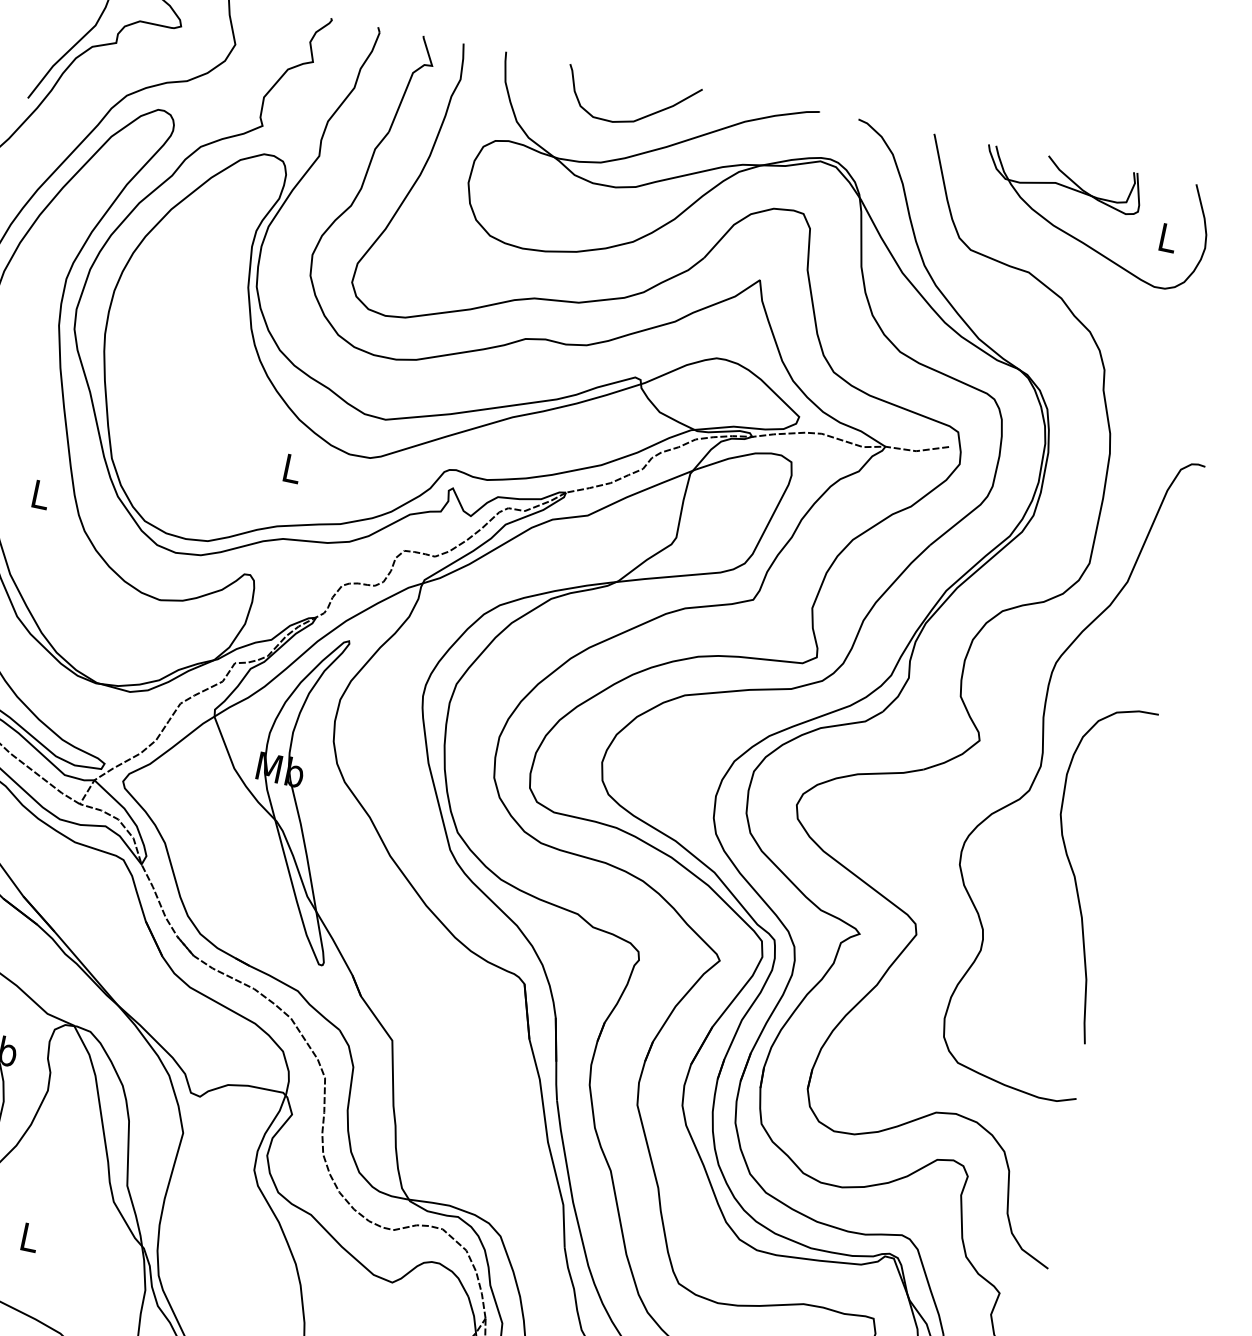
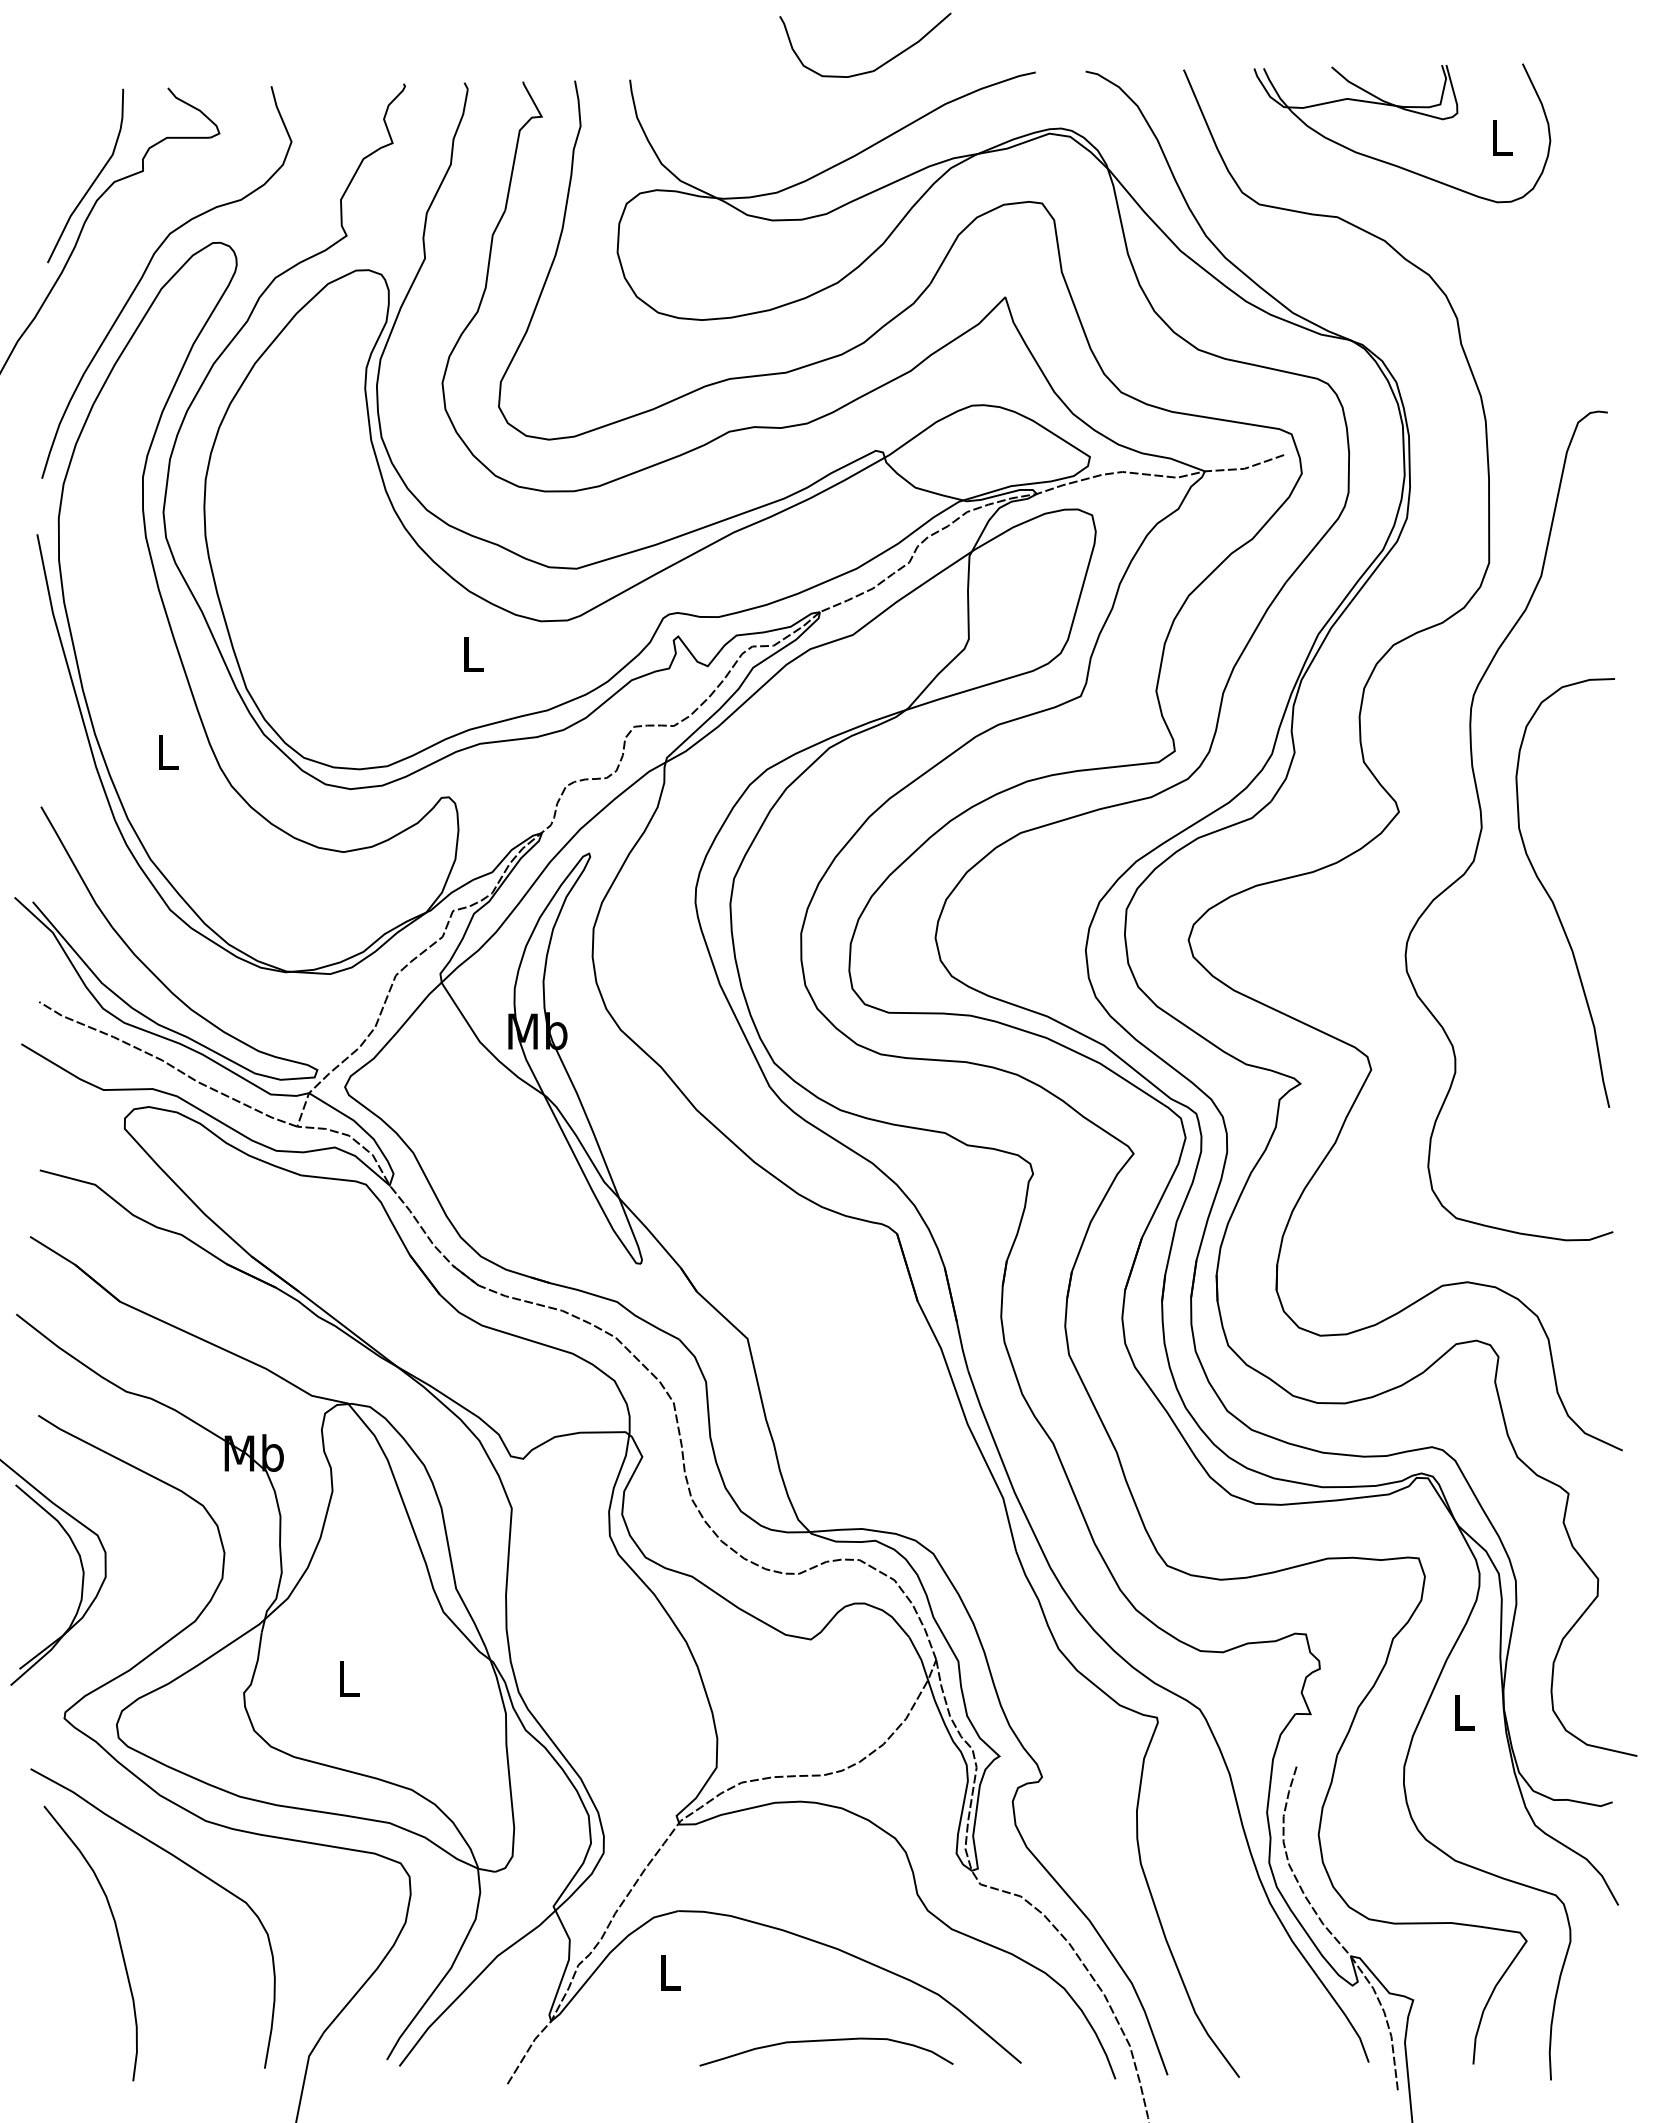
part: (638, 118) -> (878, 66), moved
curve: (1074, 874) -> (1552, 899), moved

